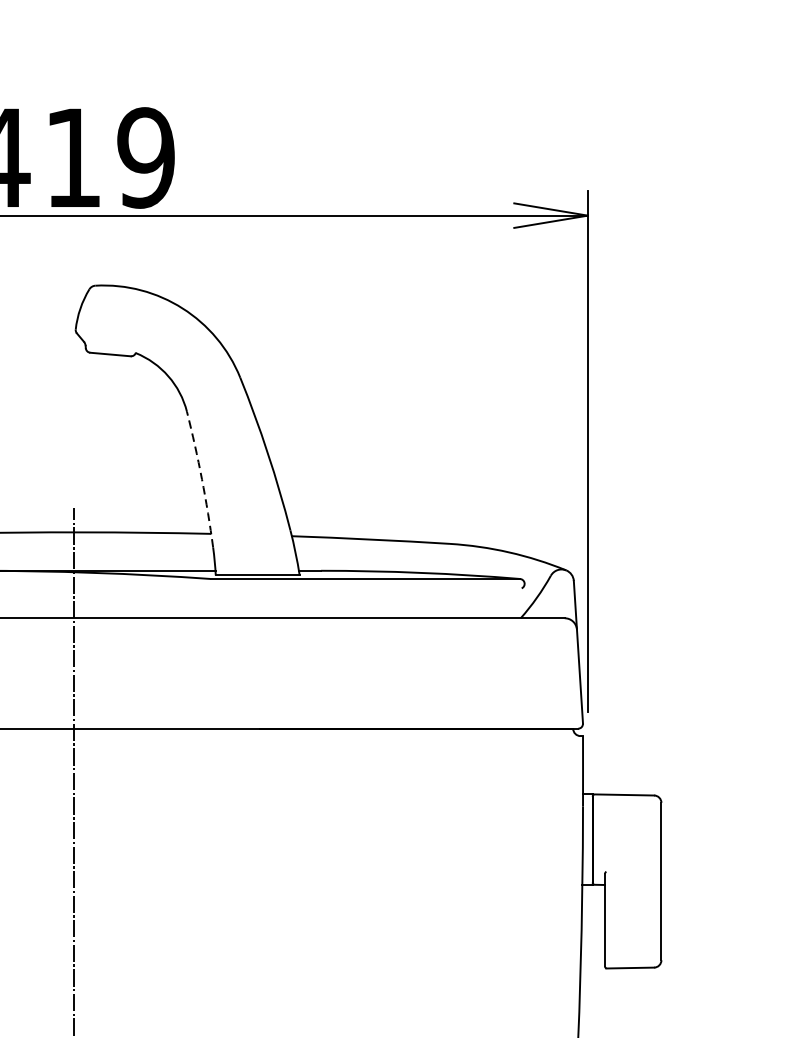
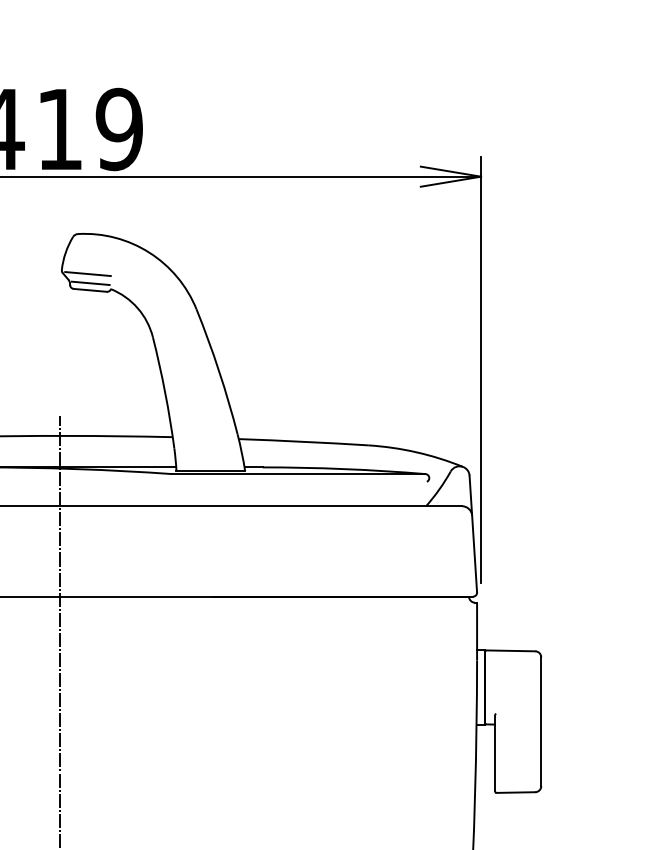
line: (107, 335) -> (87, 274), added
line: (110, 346) -> (90, 283), added
arc: (202, 479) -> (165, 392), dashed -> solid

